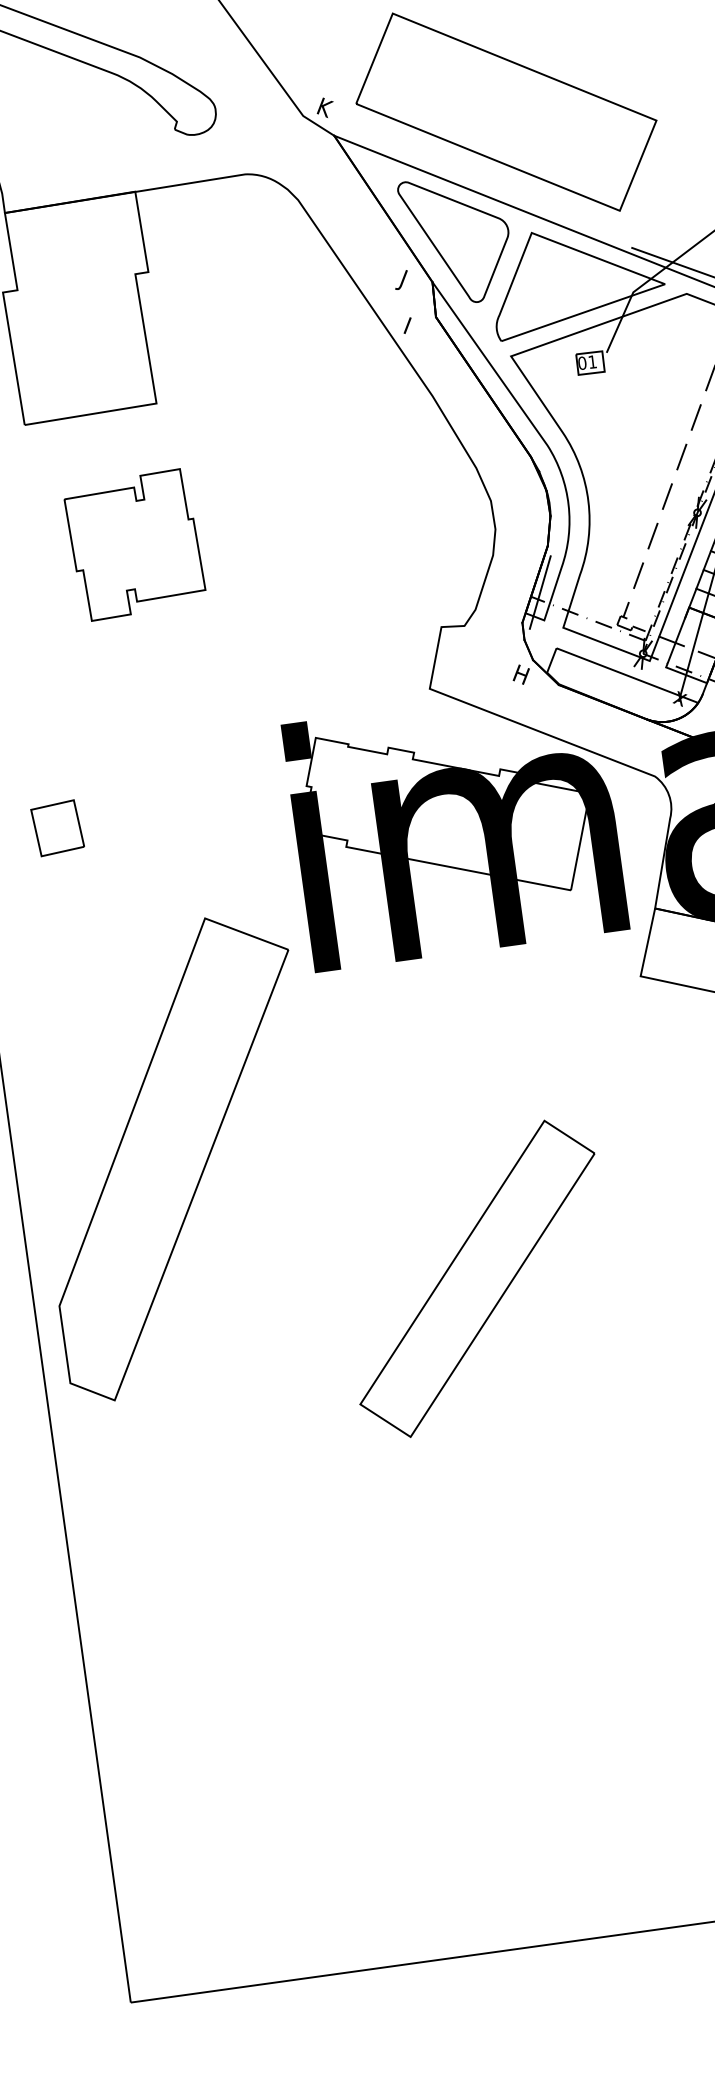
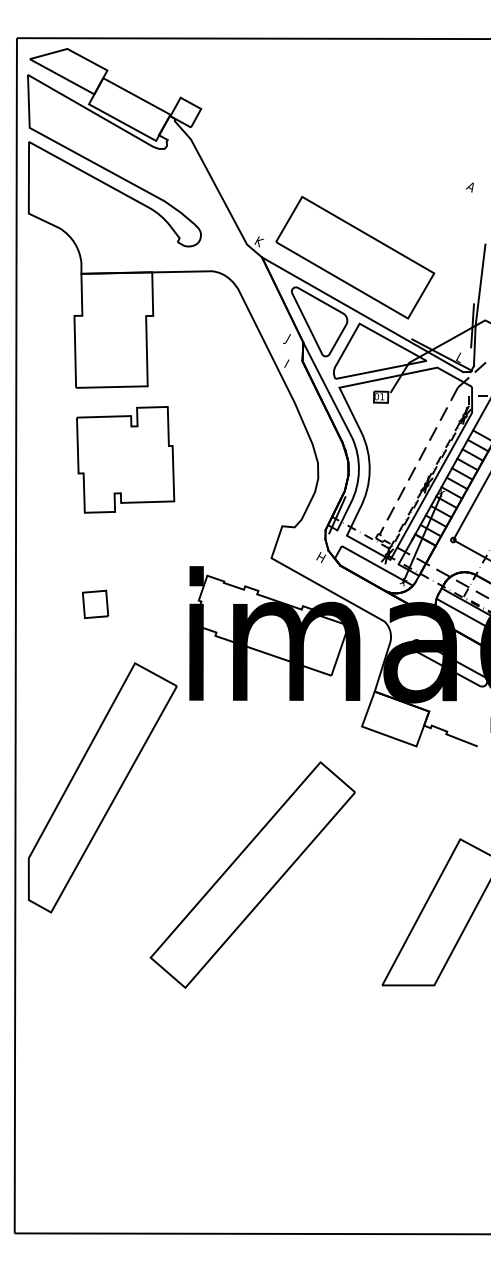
part: (134, 544) -> (125, 459), size x1.43
part: (57, 828) -> (95, 604), moved
part: (476, 1277) -> (252, 874), size x1.43

